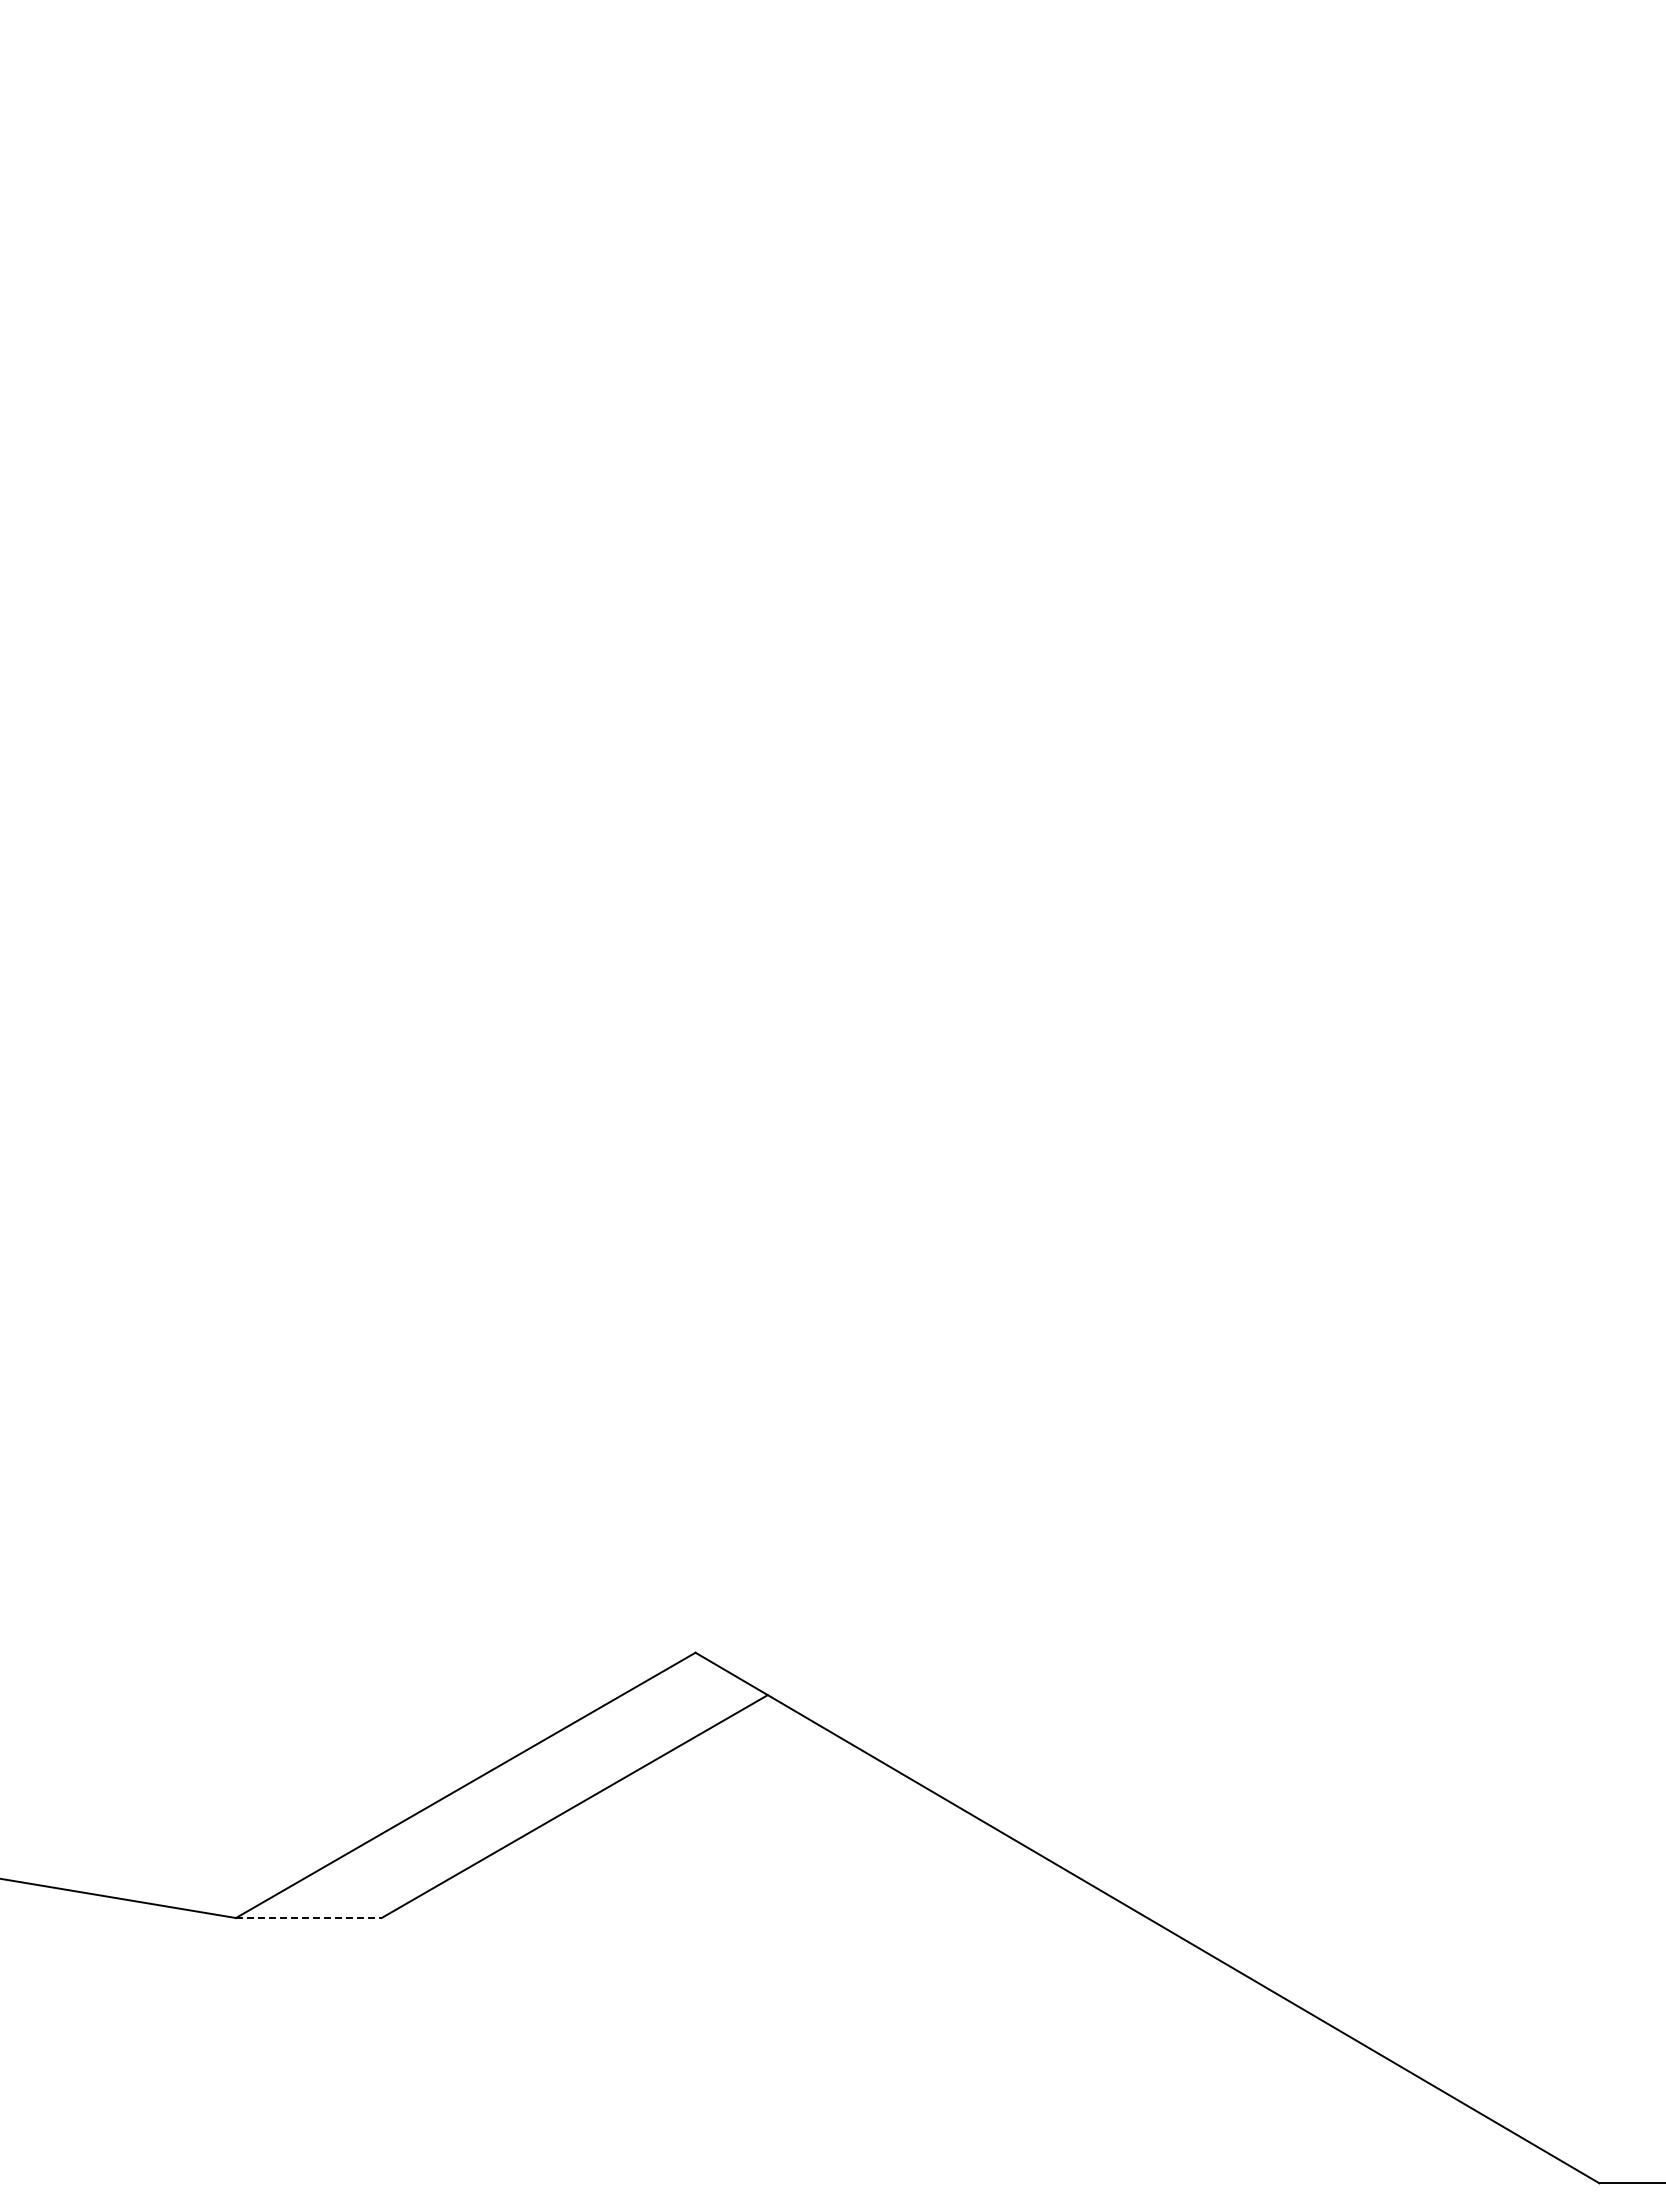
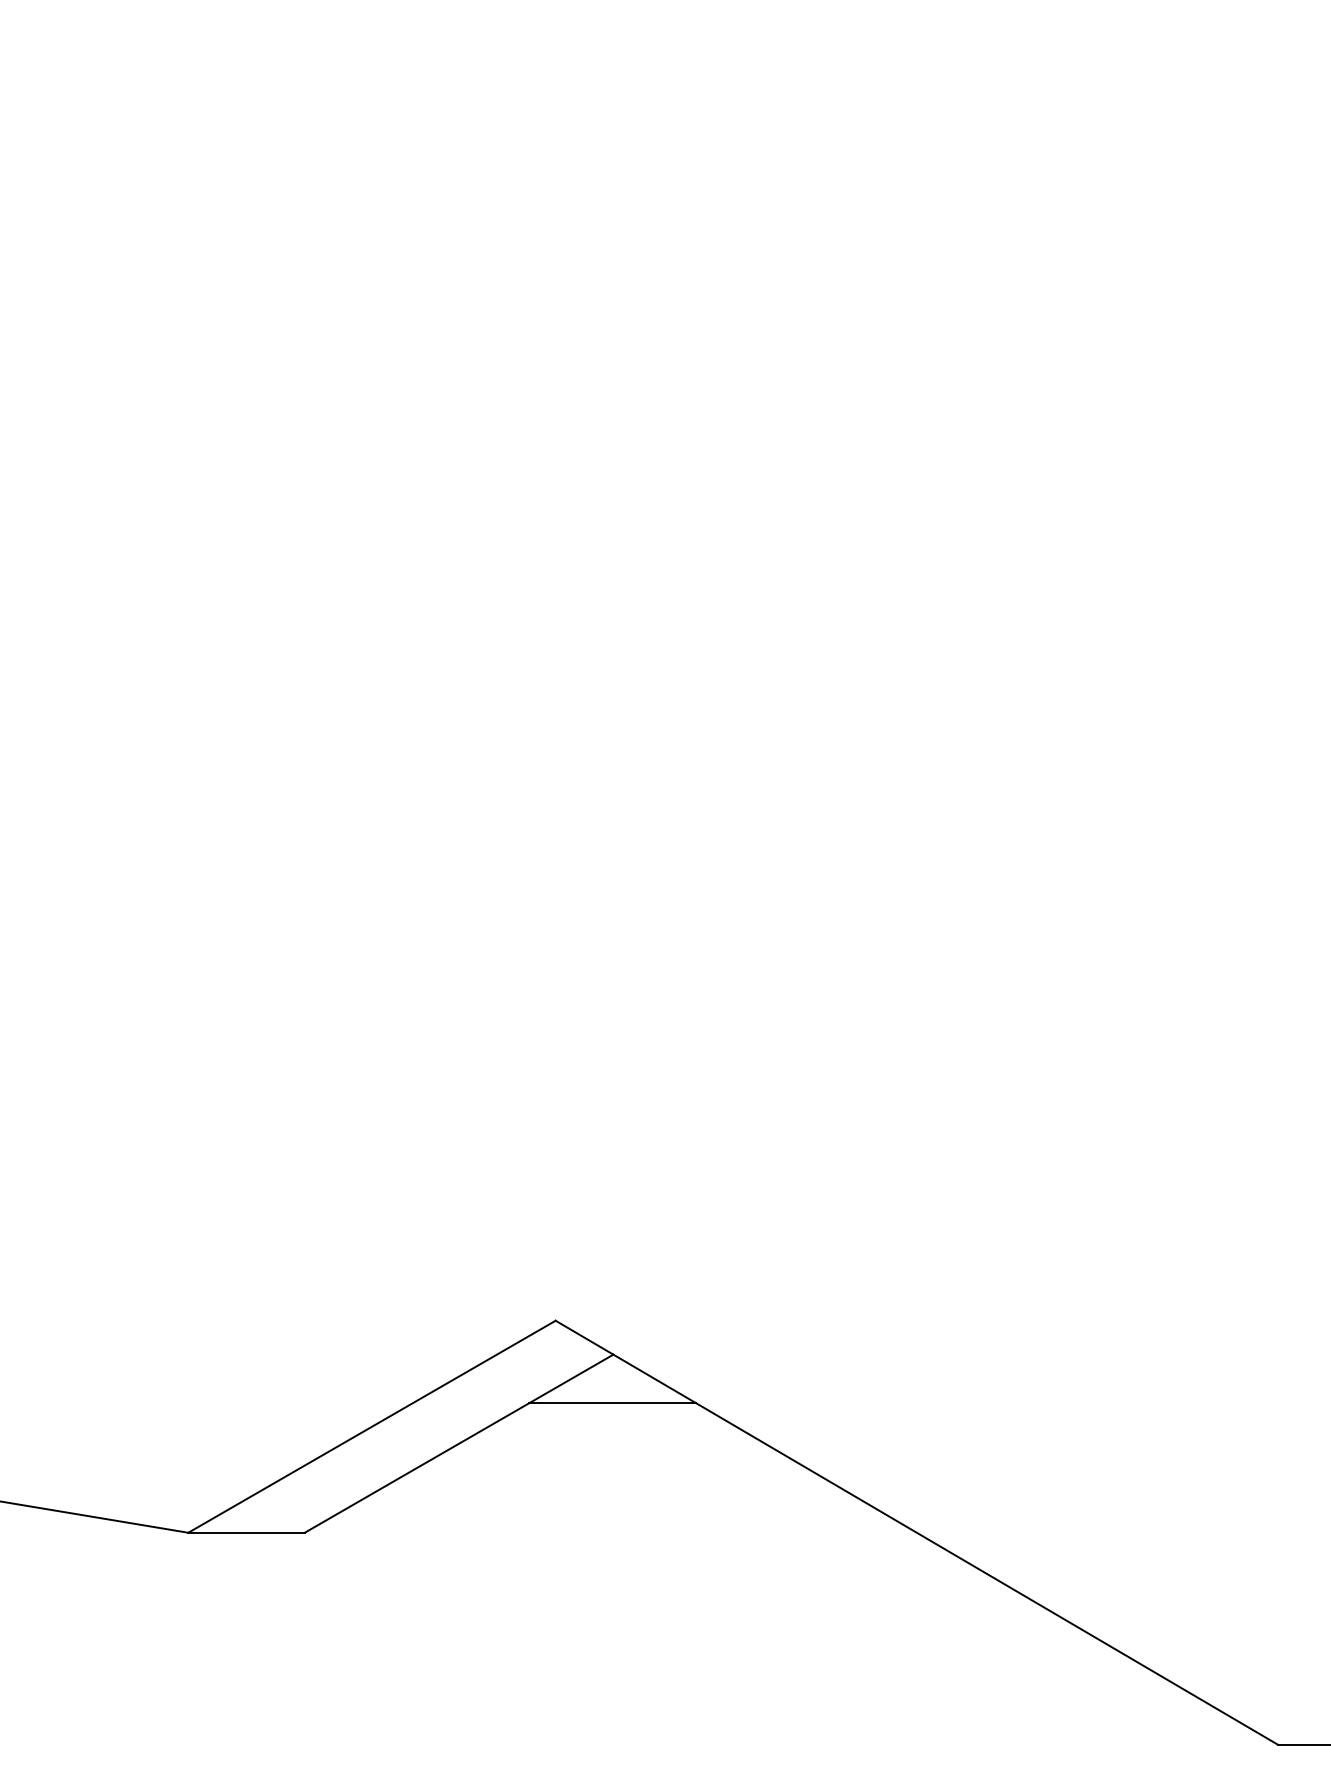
line: (766, 1755) -> (612, 1402), added
line: (308, 1918) -> (246, 1533), dashed -> solid

